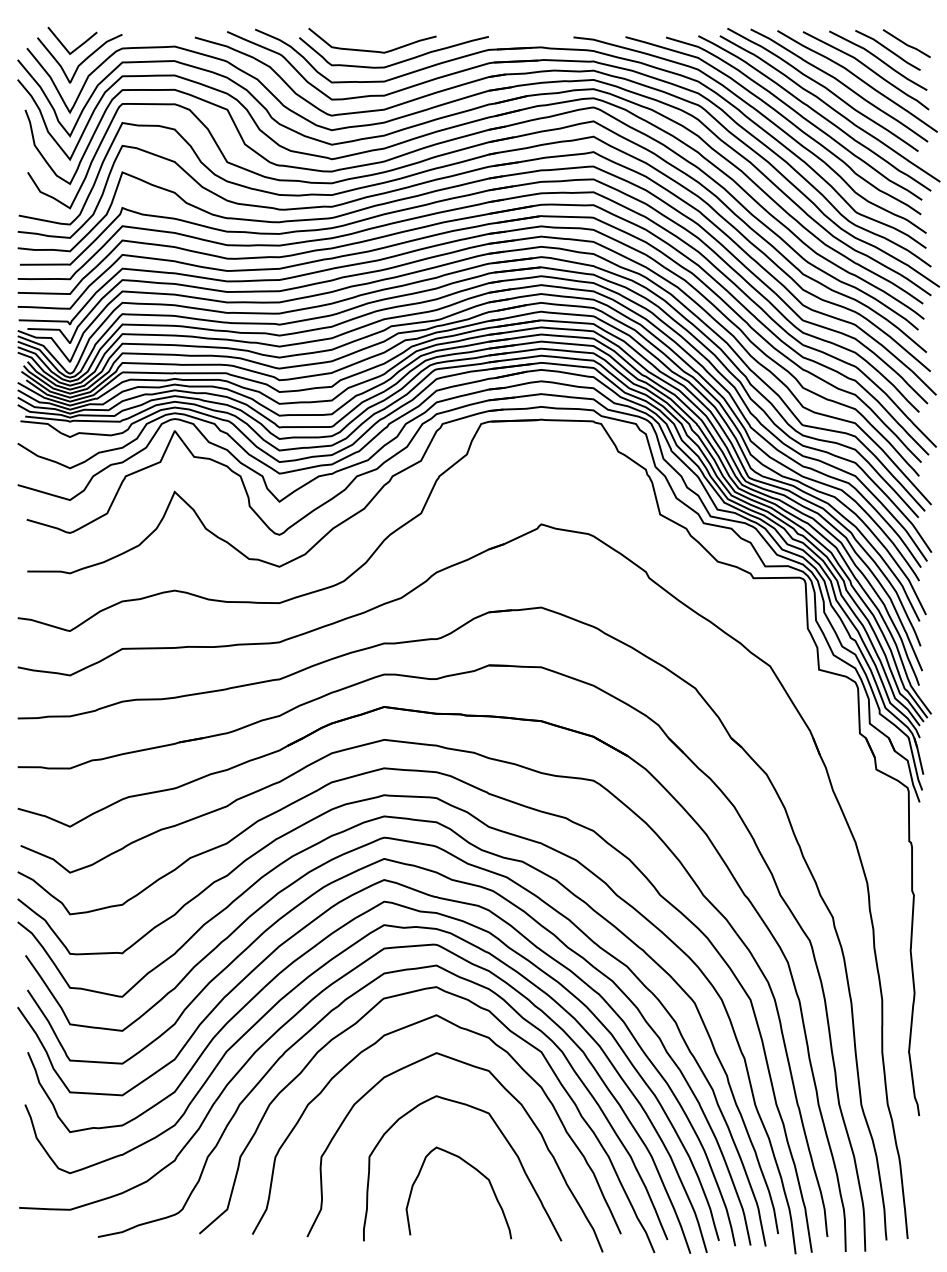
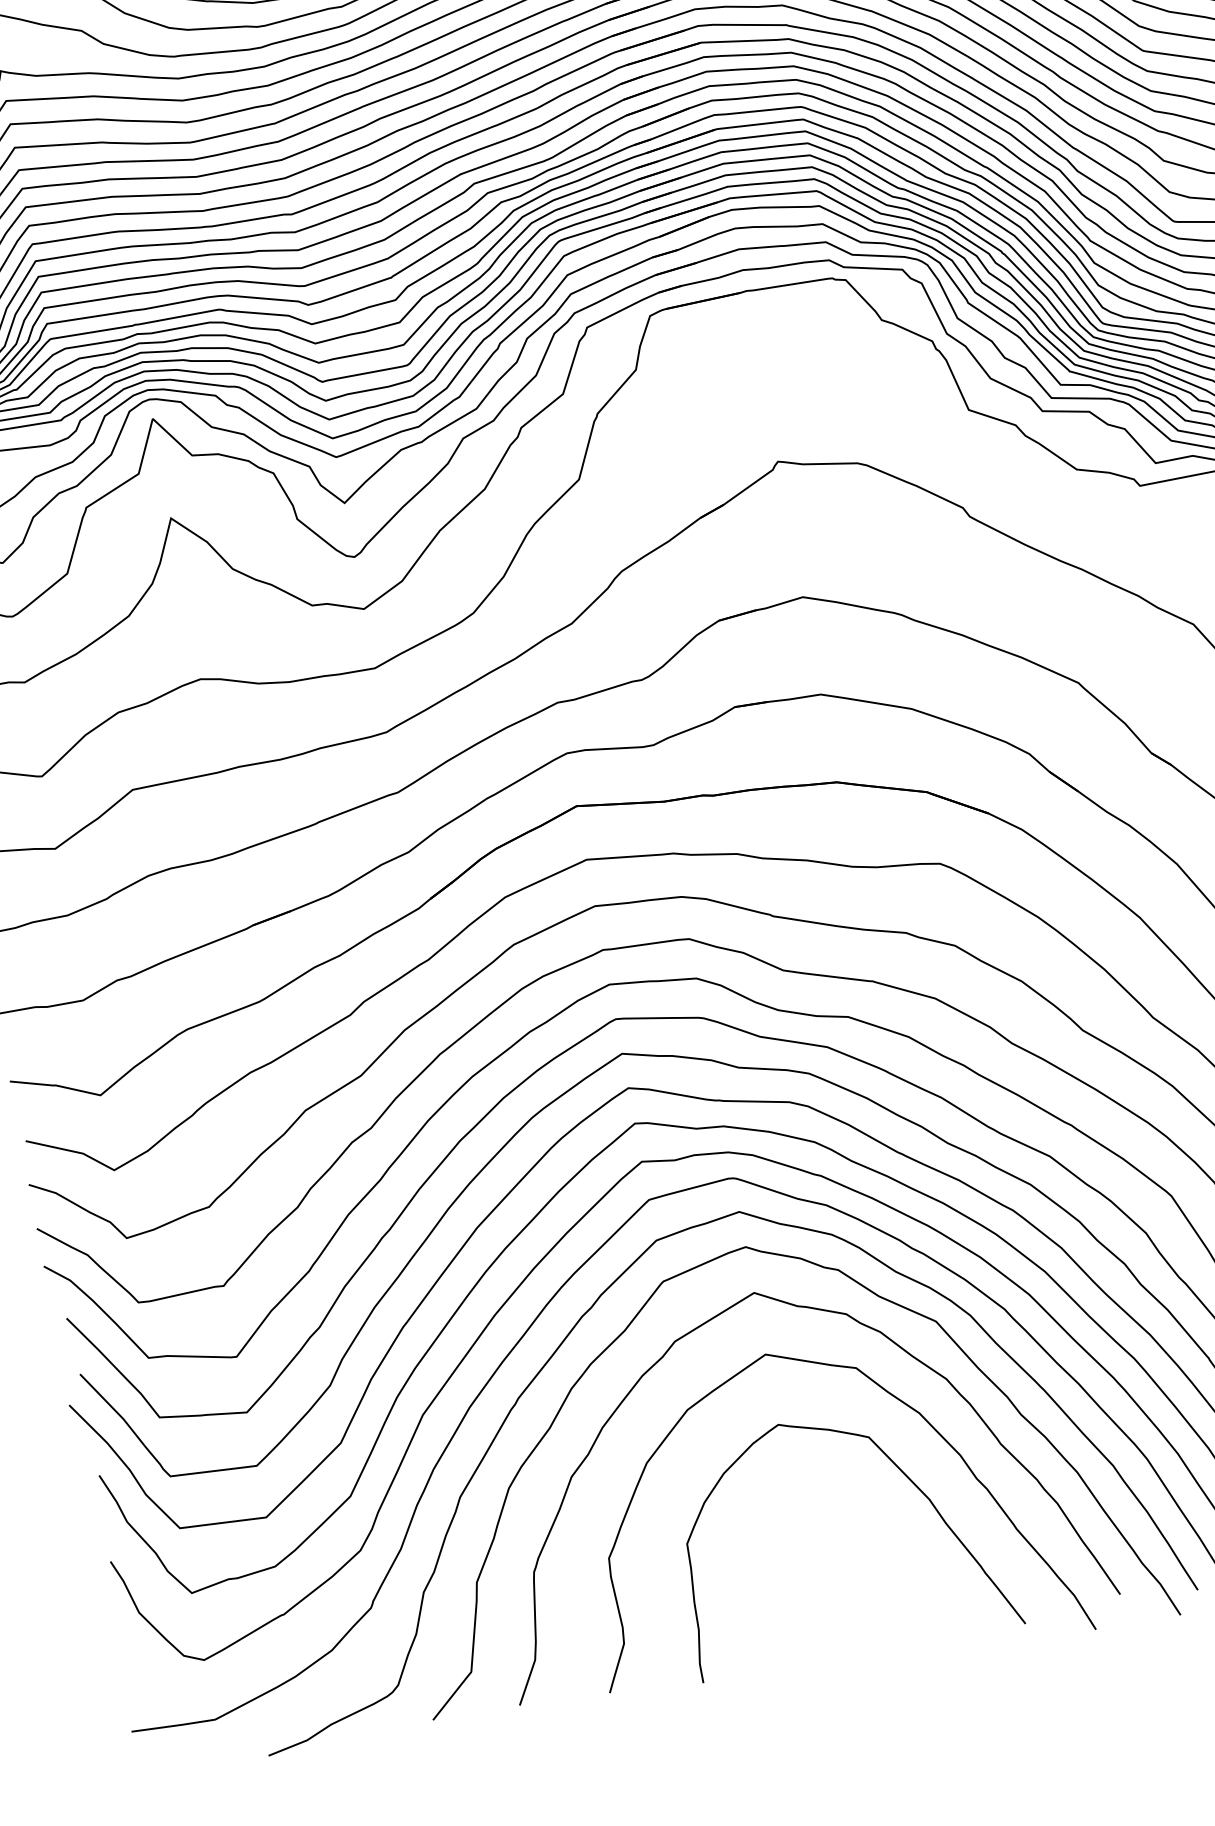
curve: (474, 1169) -> (862, 1533), removed

